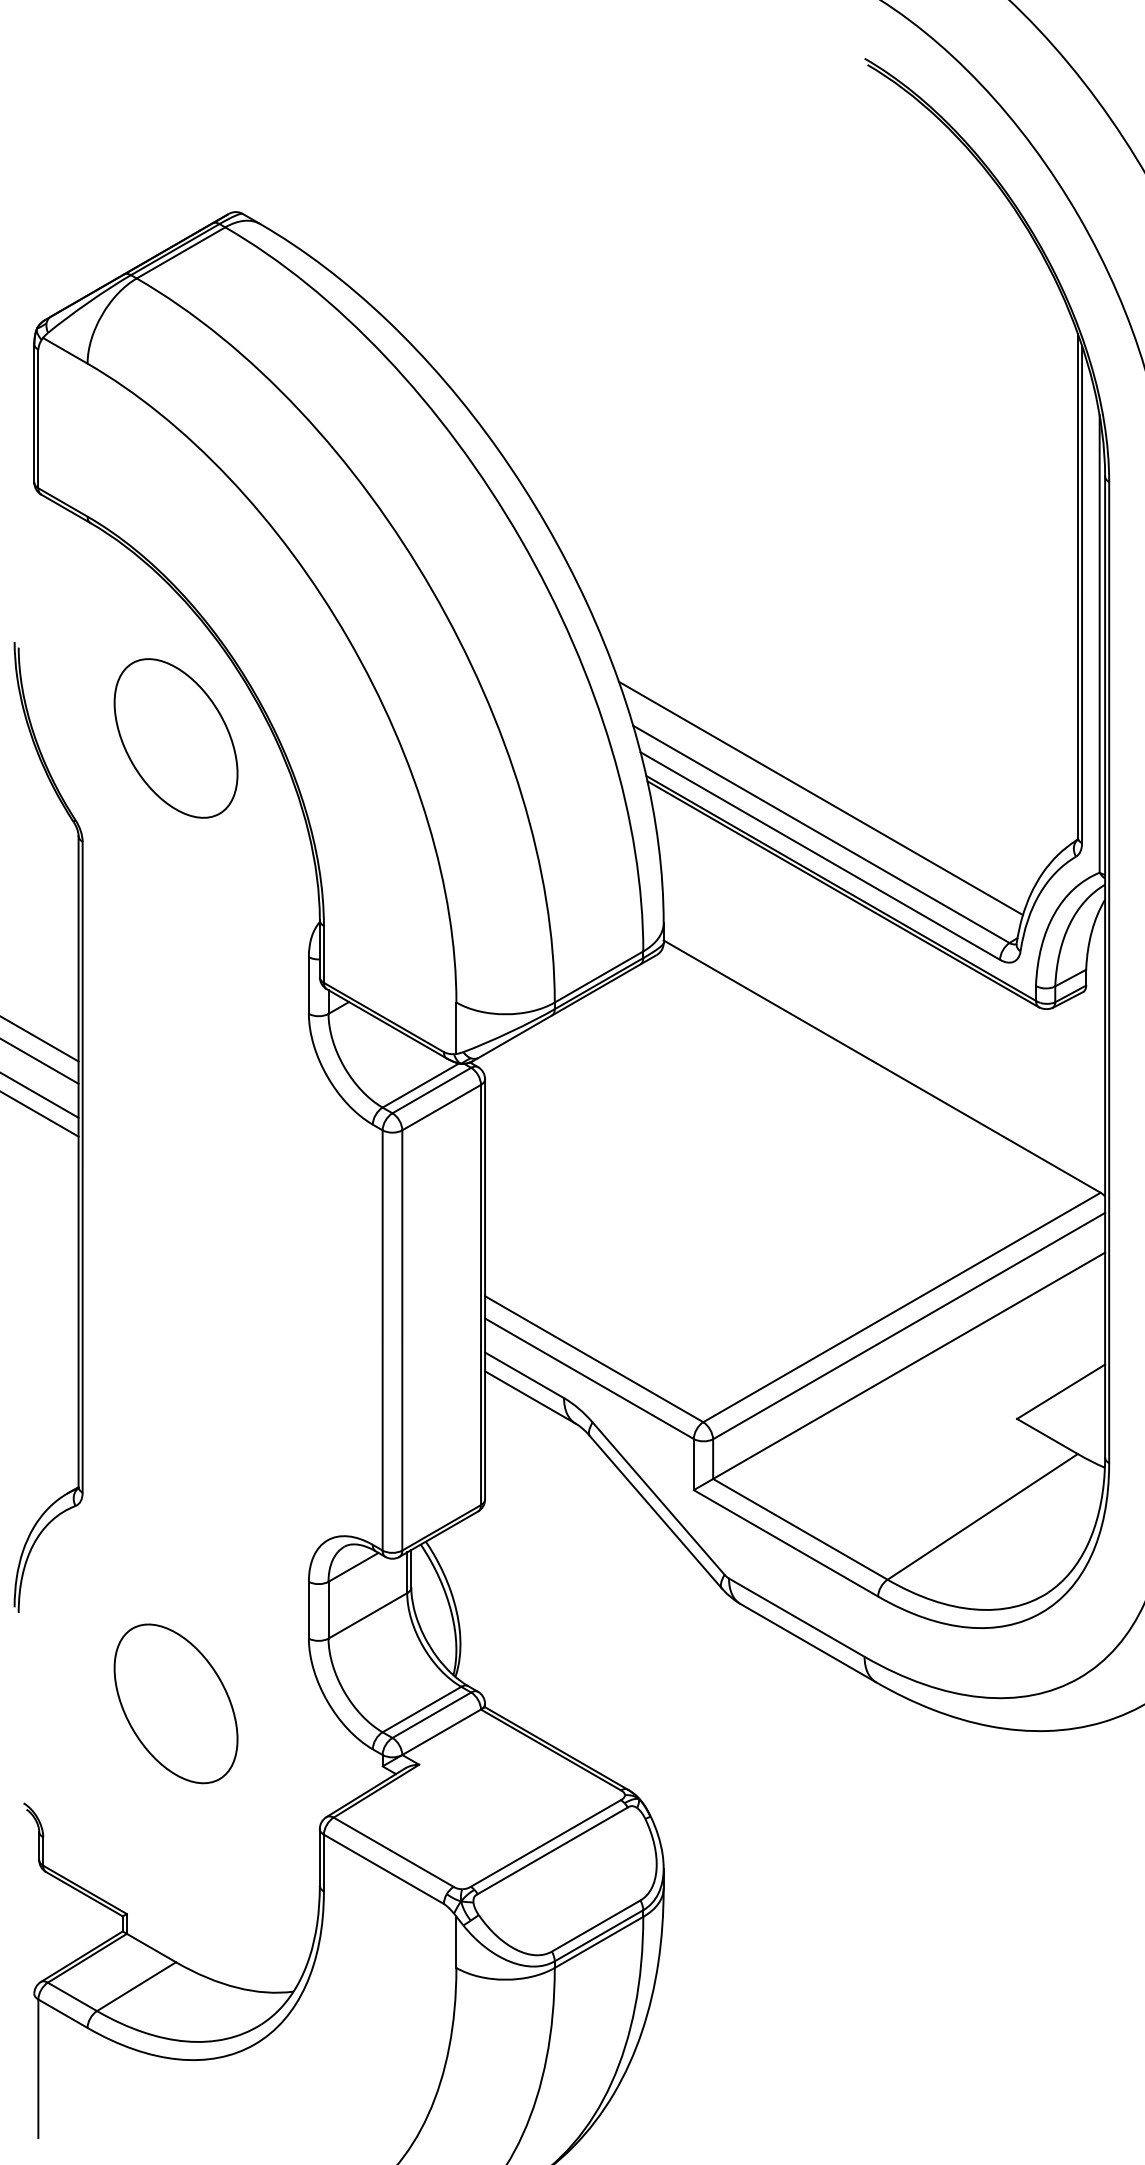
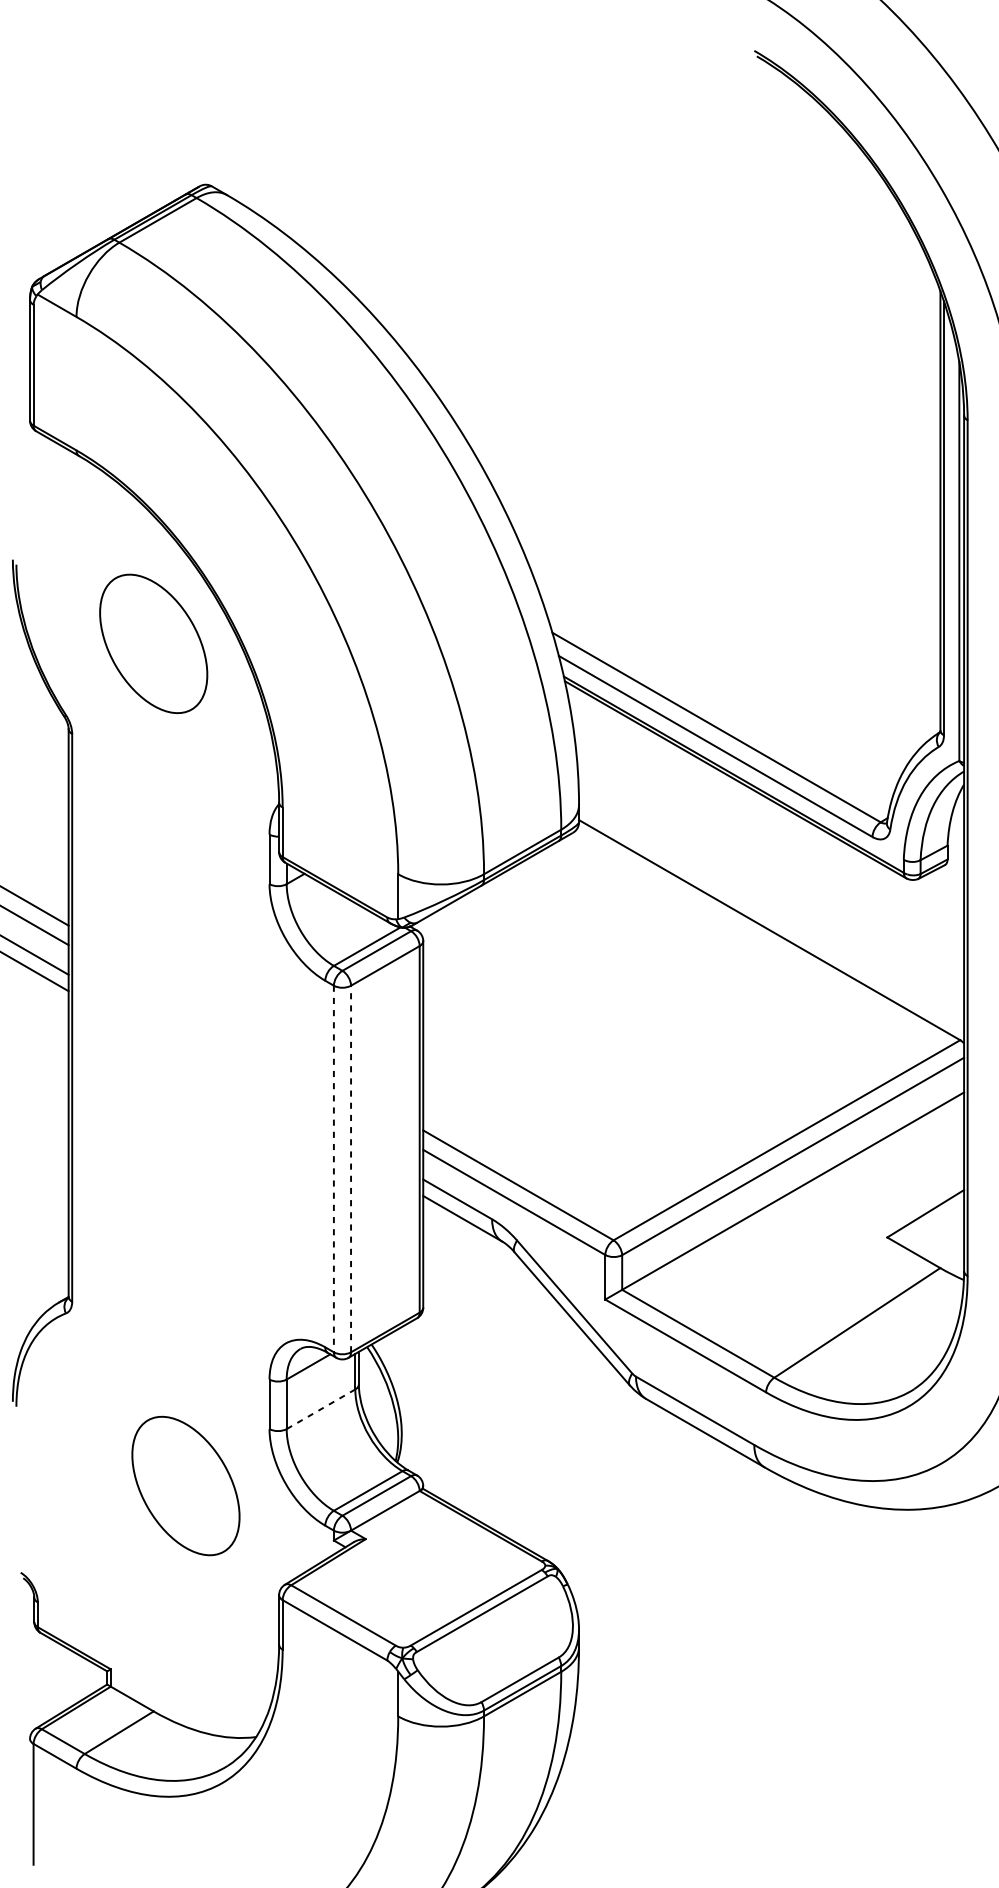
line: (820, 798) -> (715, 696), removed
line: (402, 1339) -> (351, 1168), solid -> dashed
line: (382, 1340) -> (333, 1169), solid -> dashed
line: (367, 1616) -> (320, 1409), solid -> dashed
part: (175, 1703) -> (185, 1485), moved

